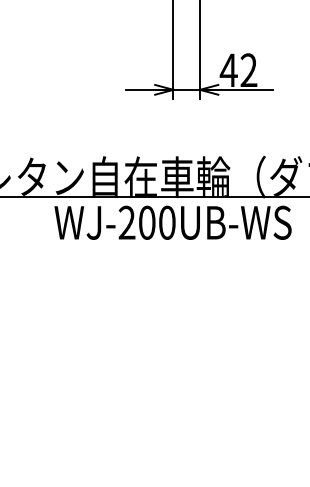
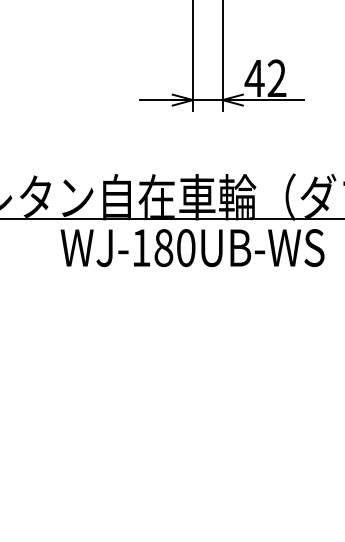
text: (137, 222) -> (152, 247), WJ-200UB-WS -> WJ-180UB-WS

